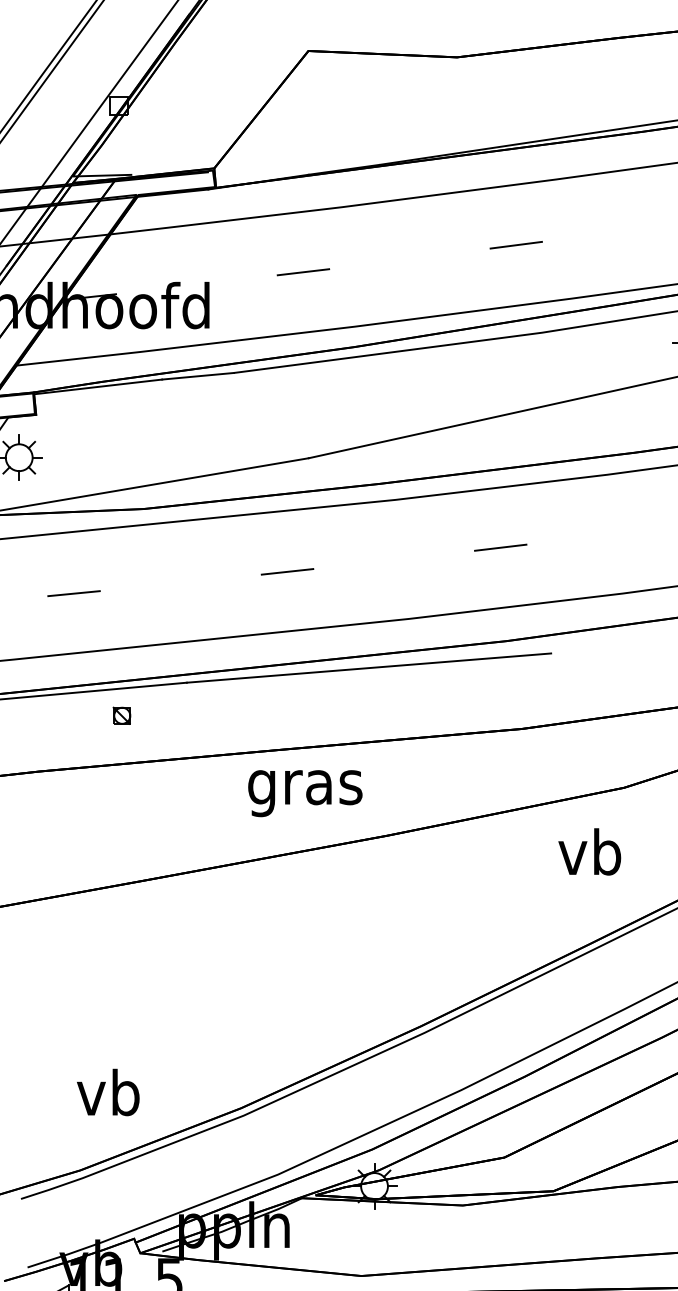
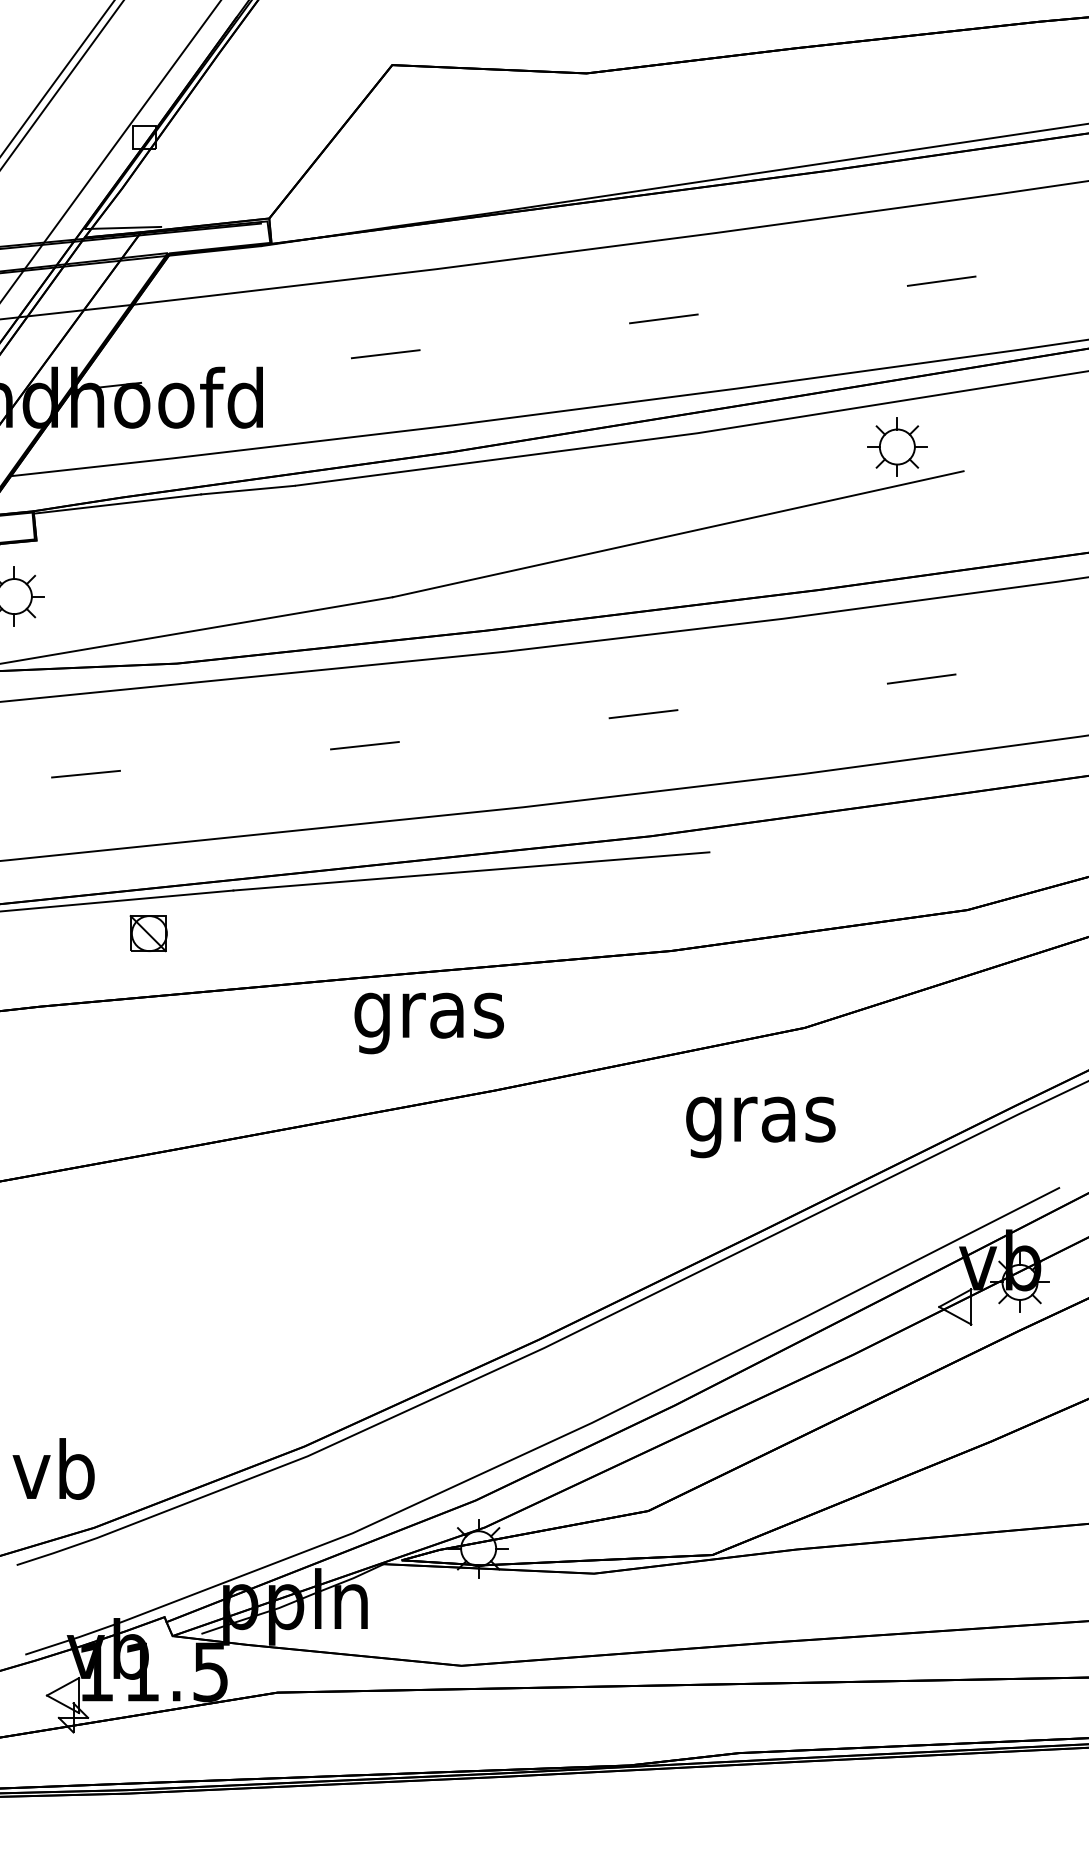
part: (121, 715) -> (148, 933), size x1.67
text: (304, 793) -> (428, 1023), moved
text: (590, 857) -> (760, 1119), vb -> gras
text: (108, 1092) -> (53, 1468), moved

